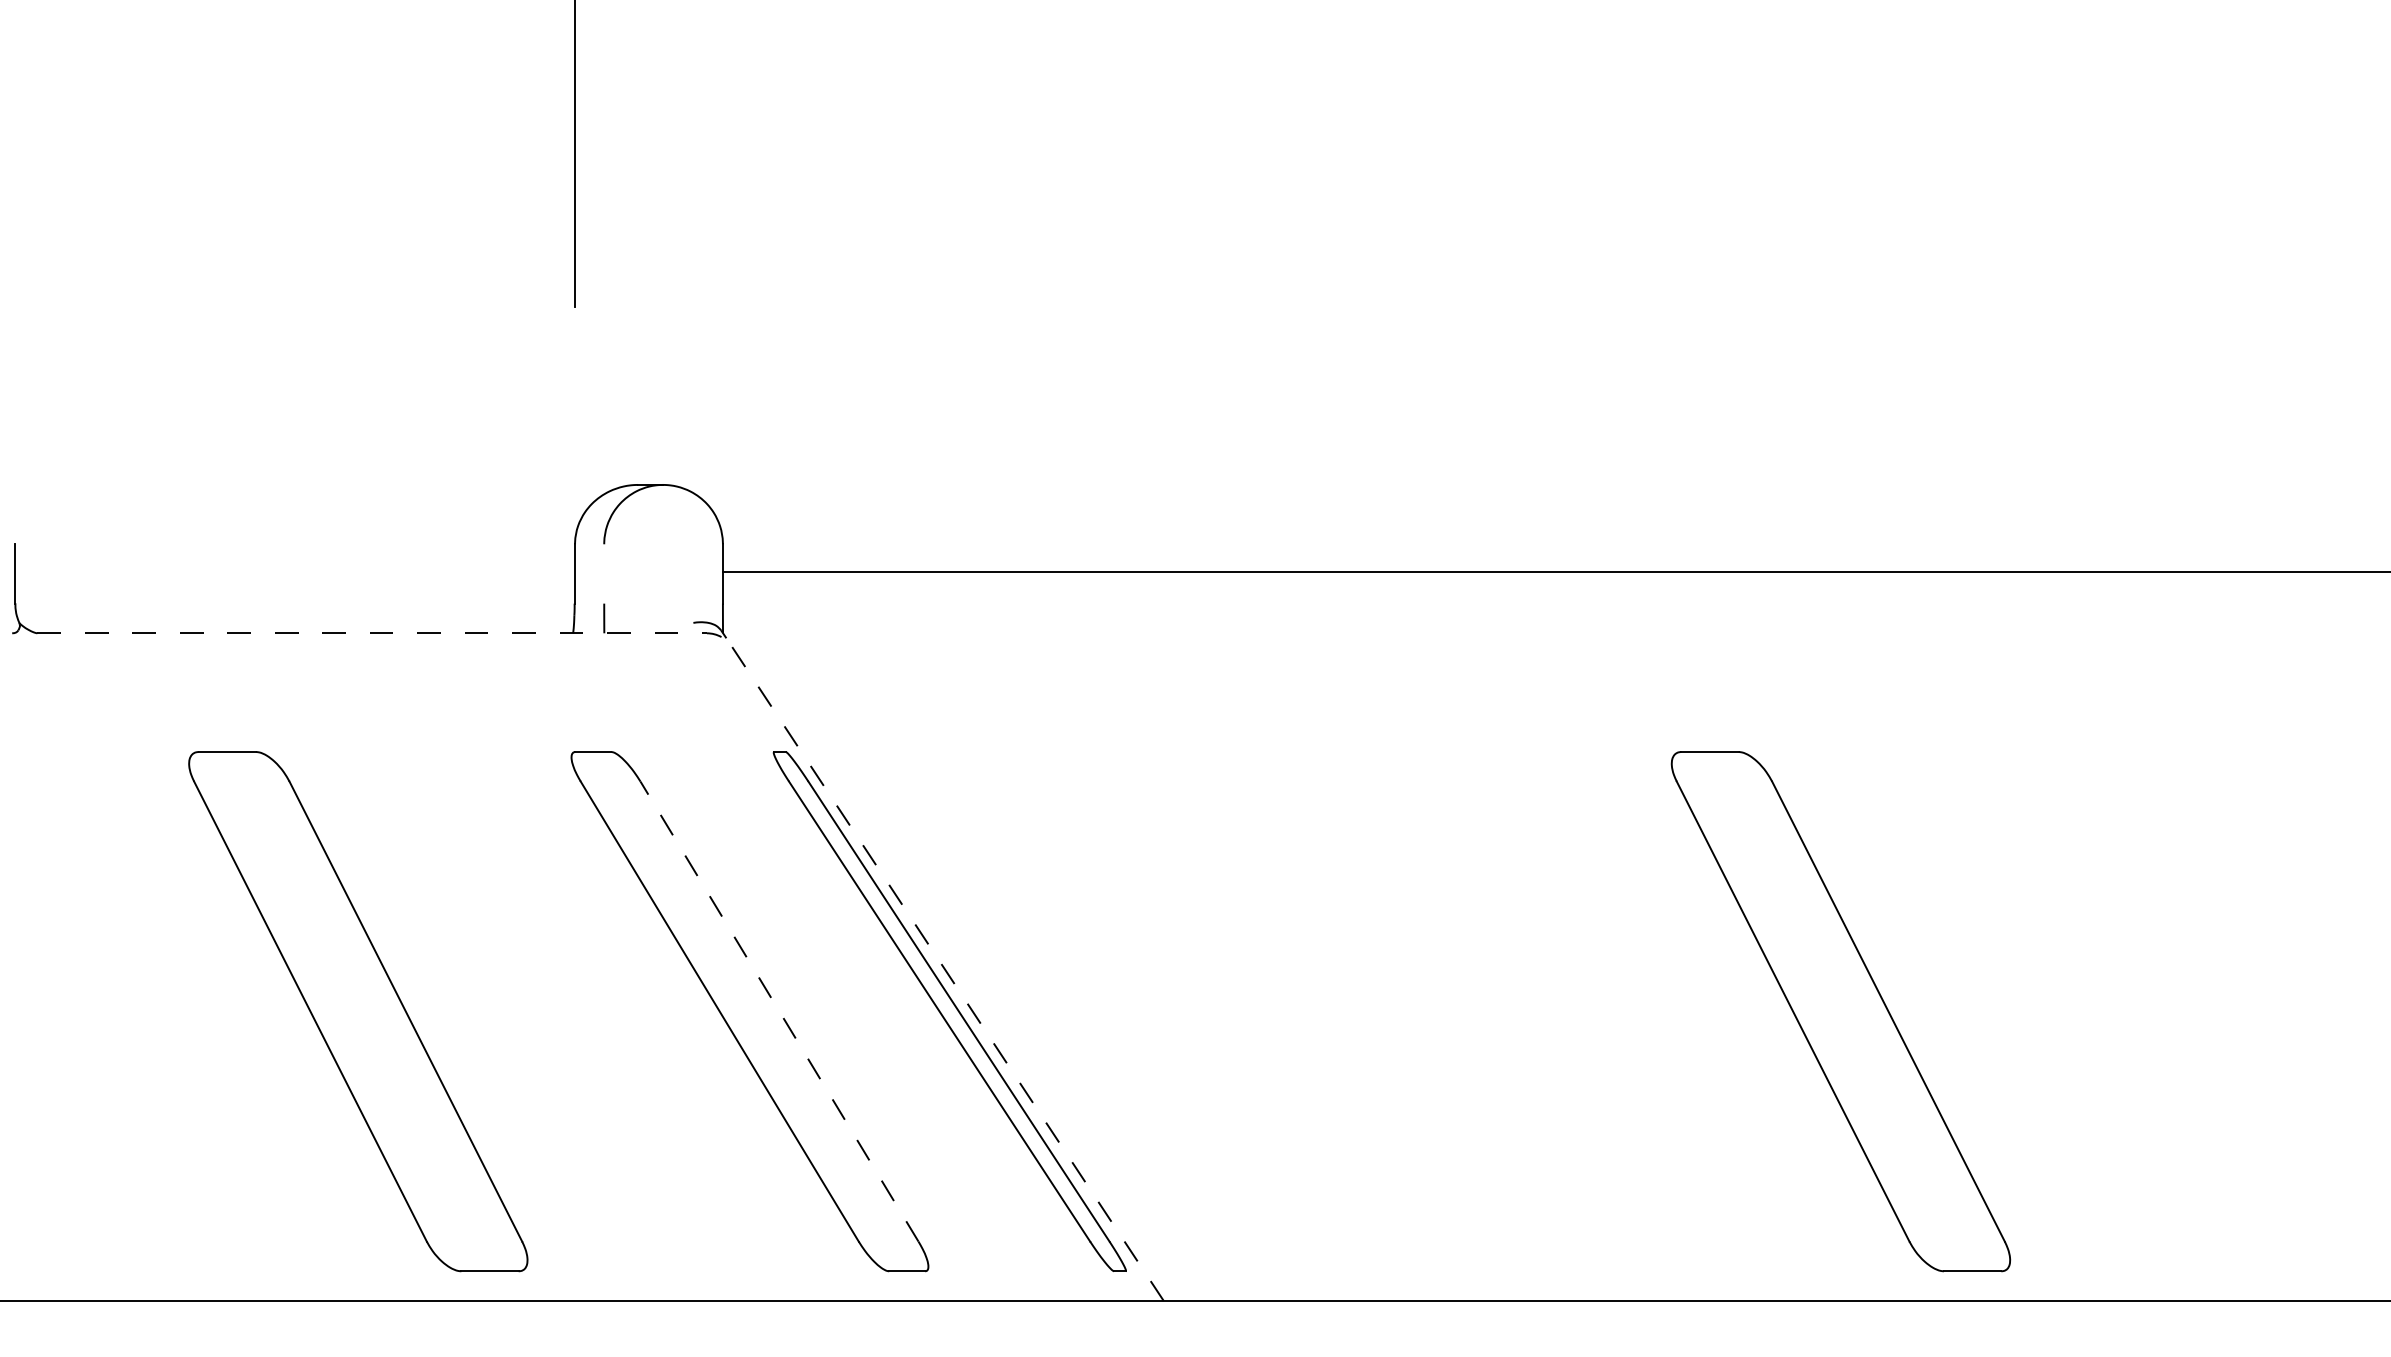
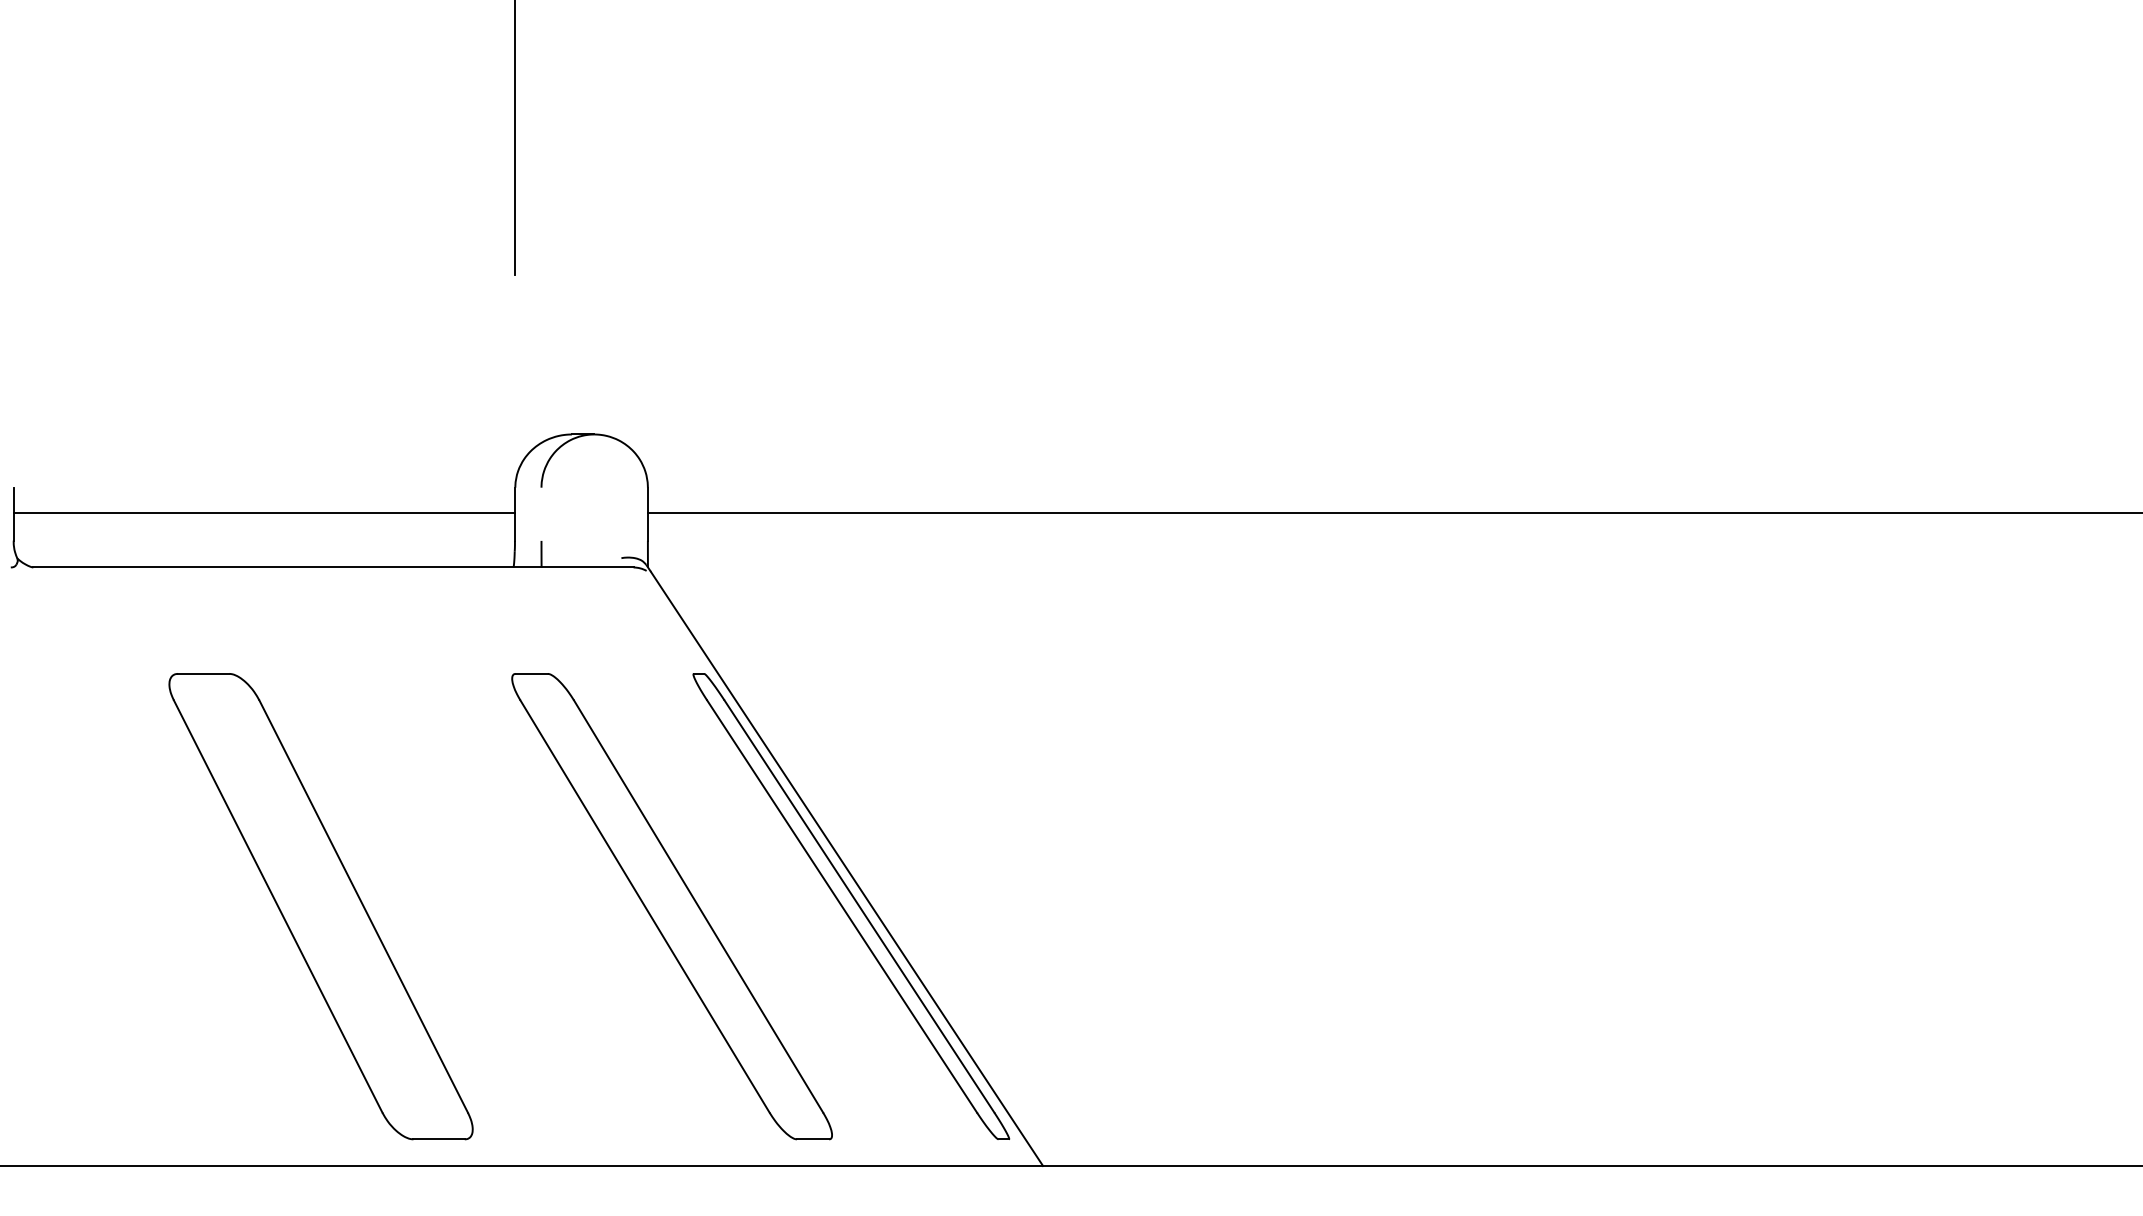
line: (295, 571) -> (264, 512), added
line: (372, 633) -> (333, 567), dashed -> solid
line: (945, 969) -> (847, 868), dashed -> solid
line: (779, 1011) -> (698, 906), dashed -> solid
part: (1840, 1011) -> (1649, 906), removed

